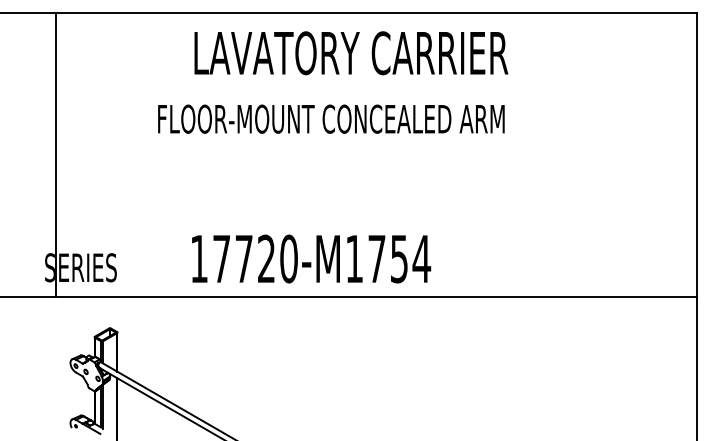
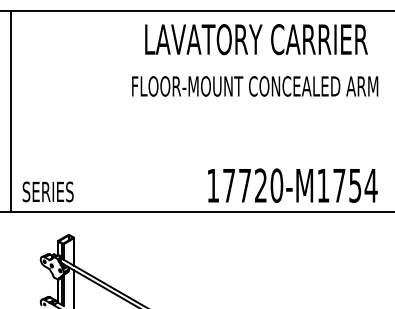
text: (351, 53) -> (256, 39), moved
text: (331, 118) -> (255, 85), moved
line: (56, 154) -> (10, 111), moved
text: (311, 258) -> (292, 185), moved

